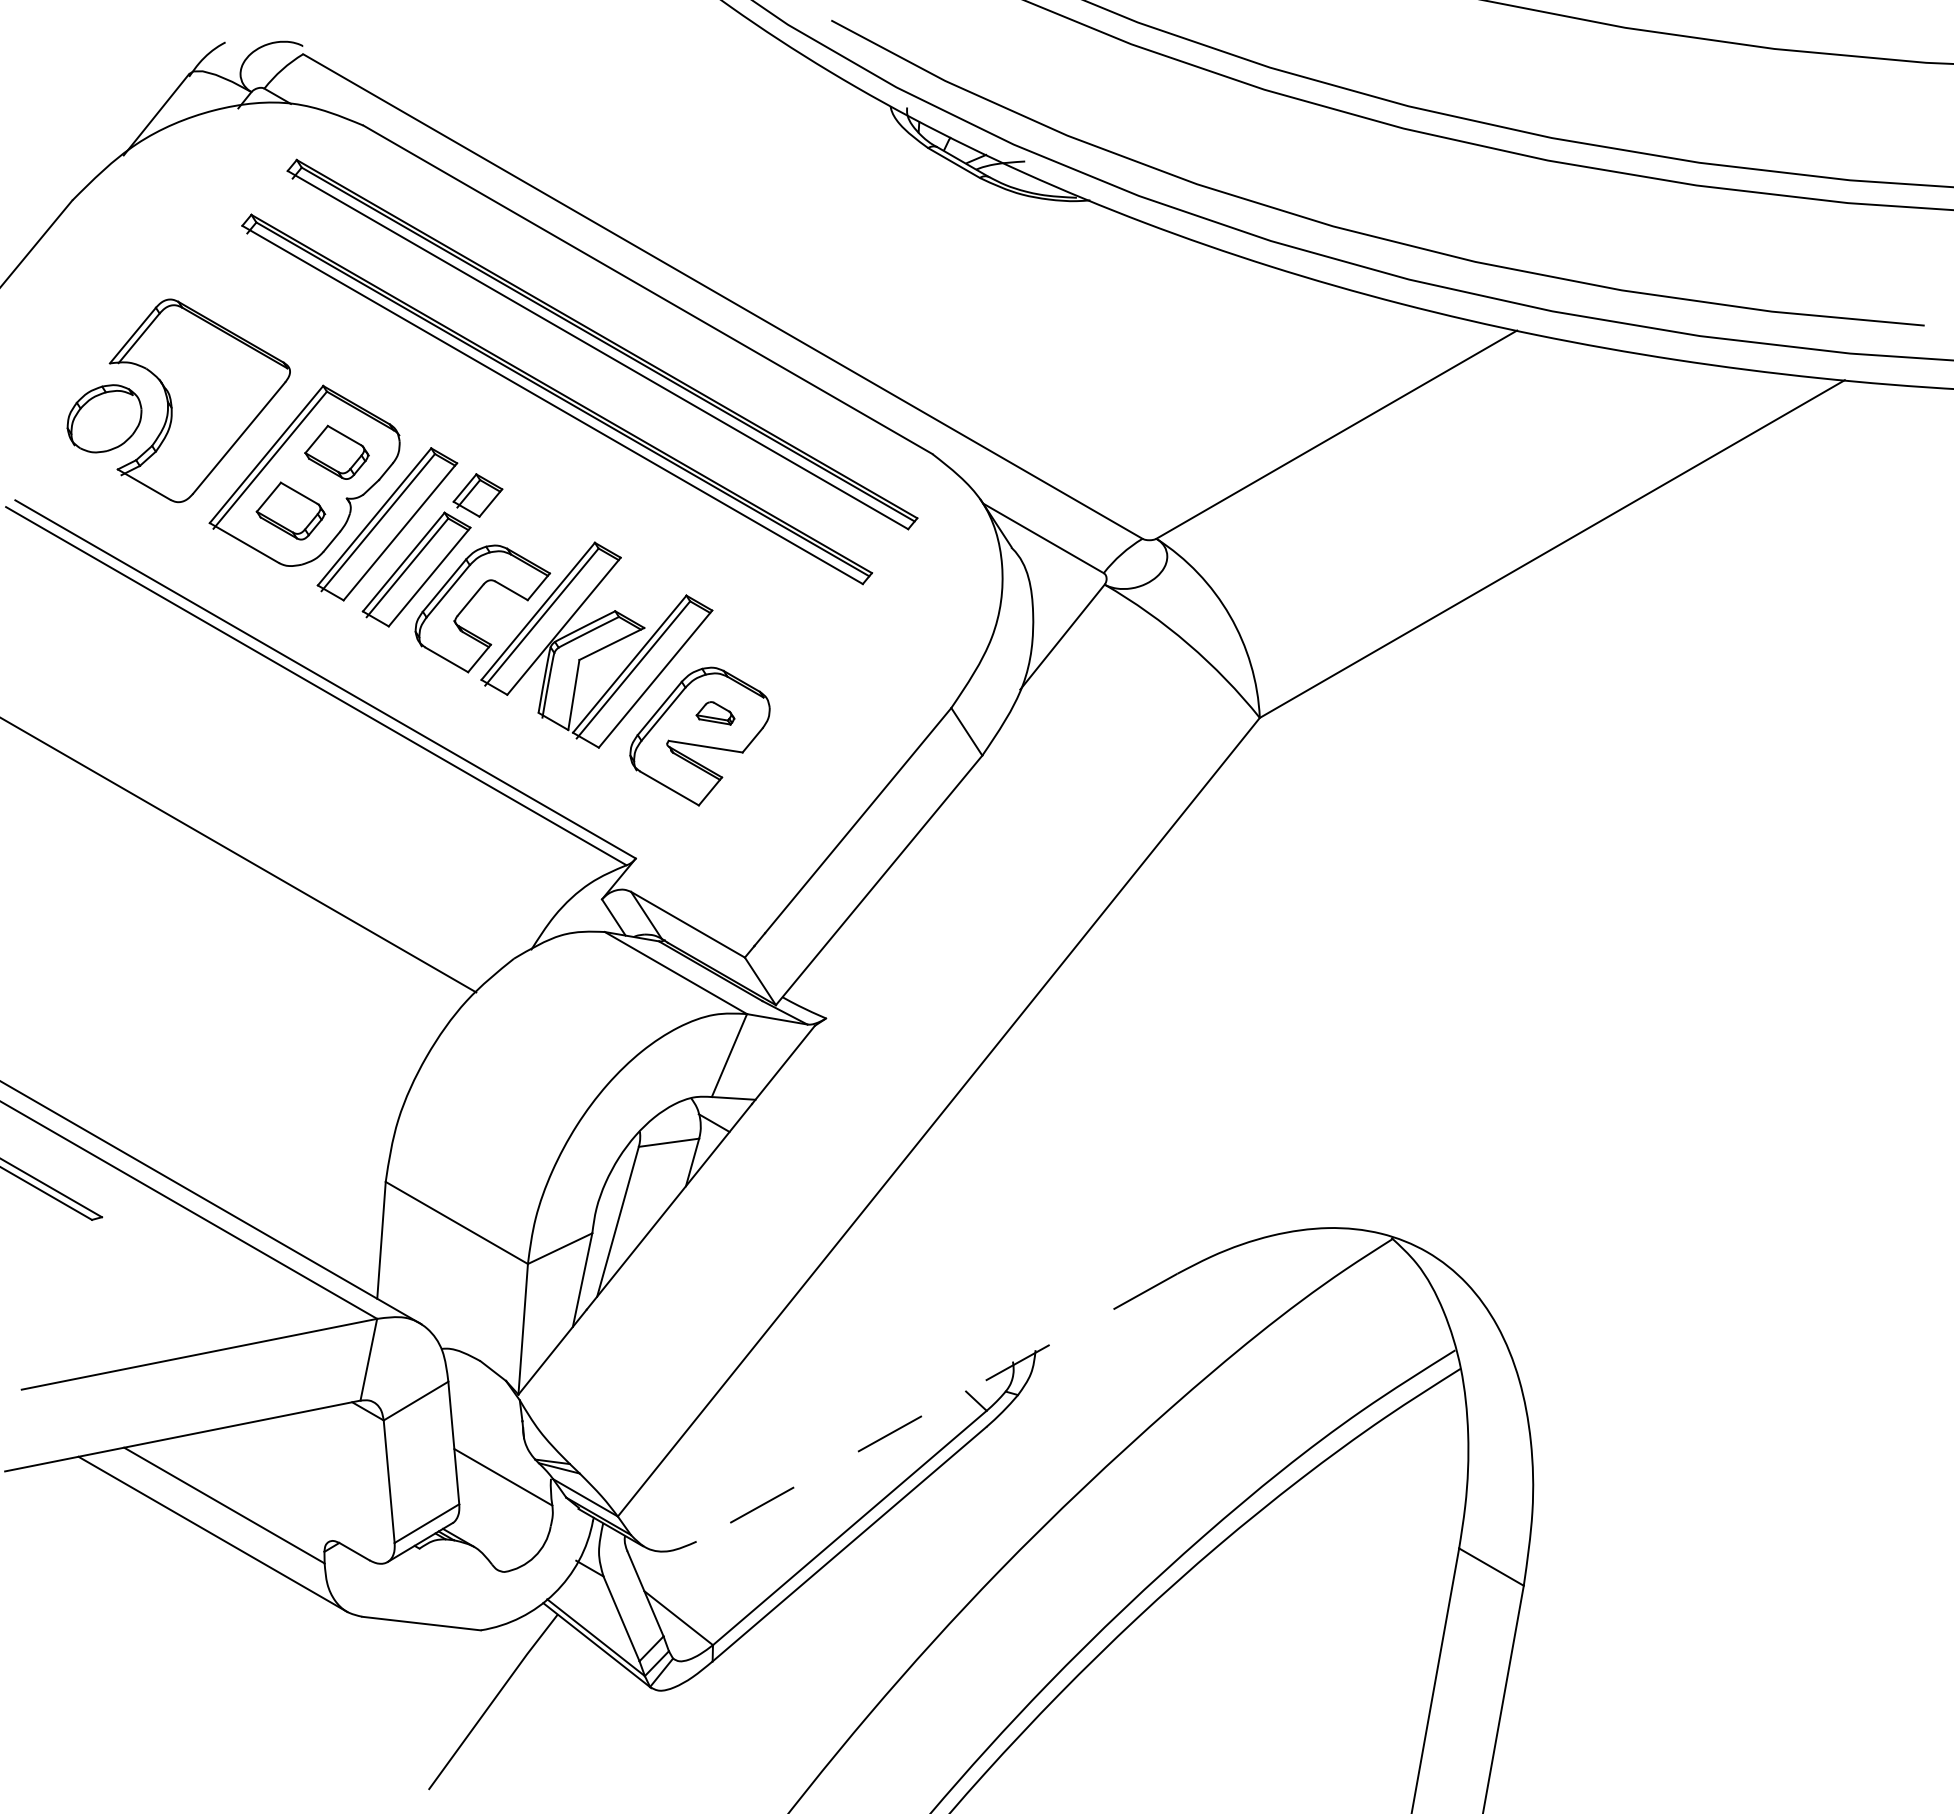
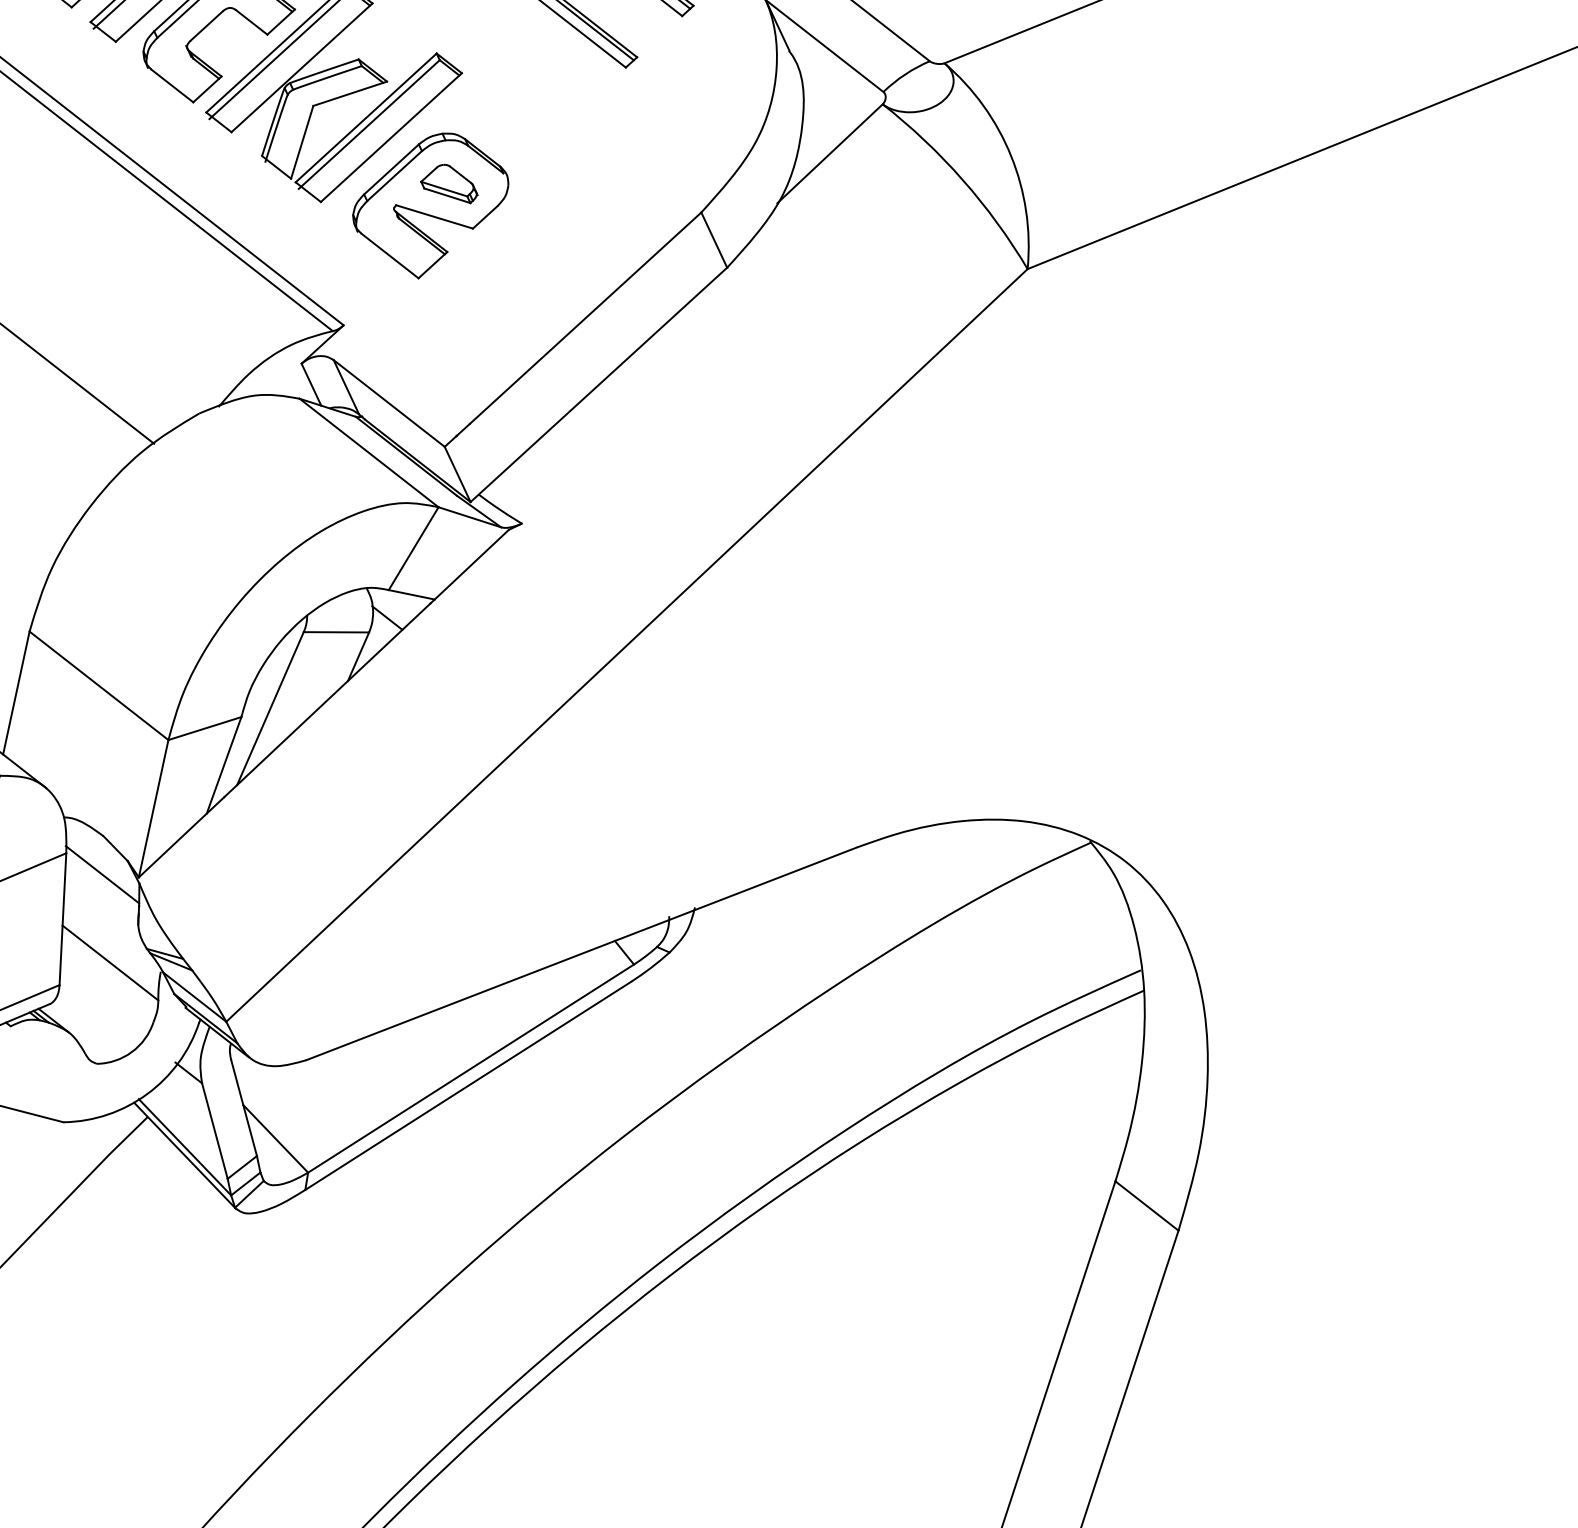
part: (715, 713) -> (449, 183), size x1.43
line: (484, 1396) -> (102, 874), added
line: (936, 1407) -> (581, 953), dashed -> solid

